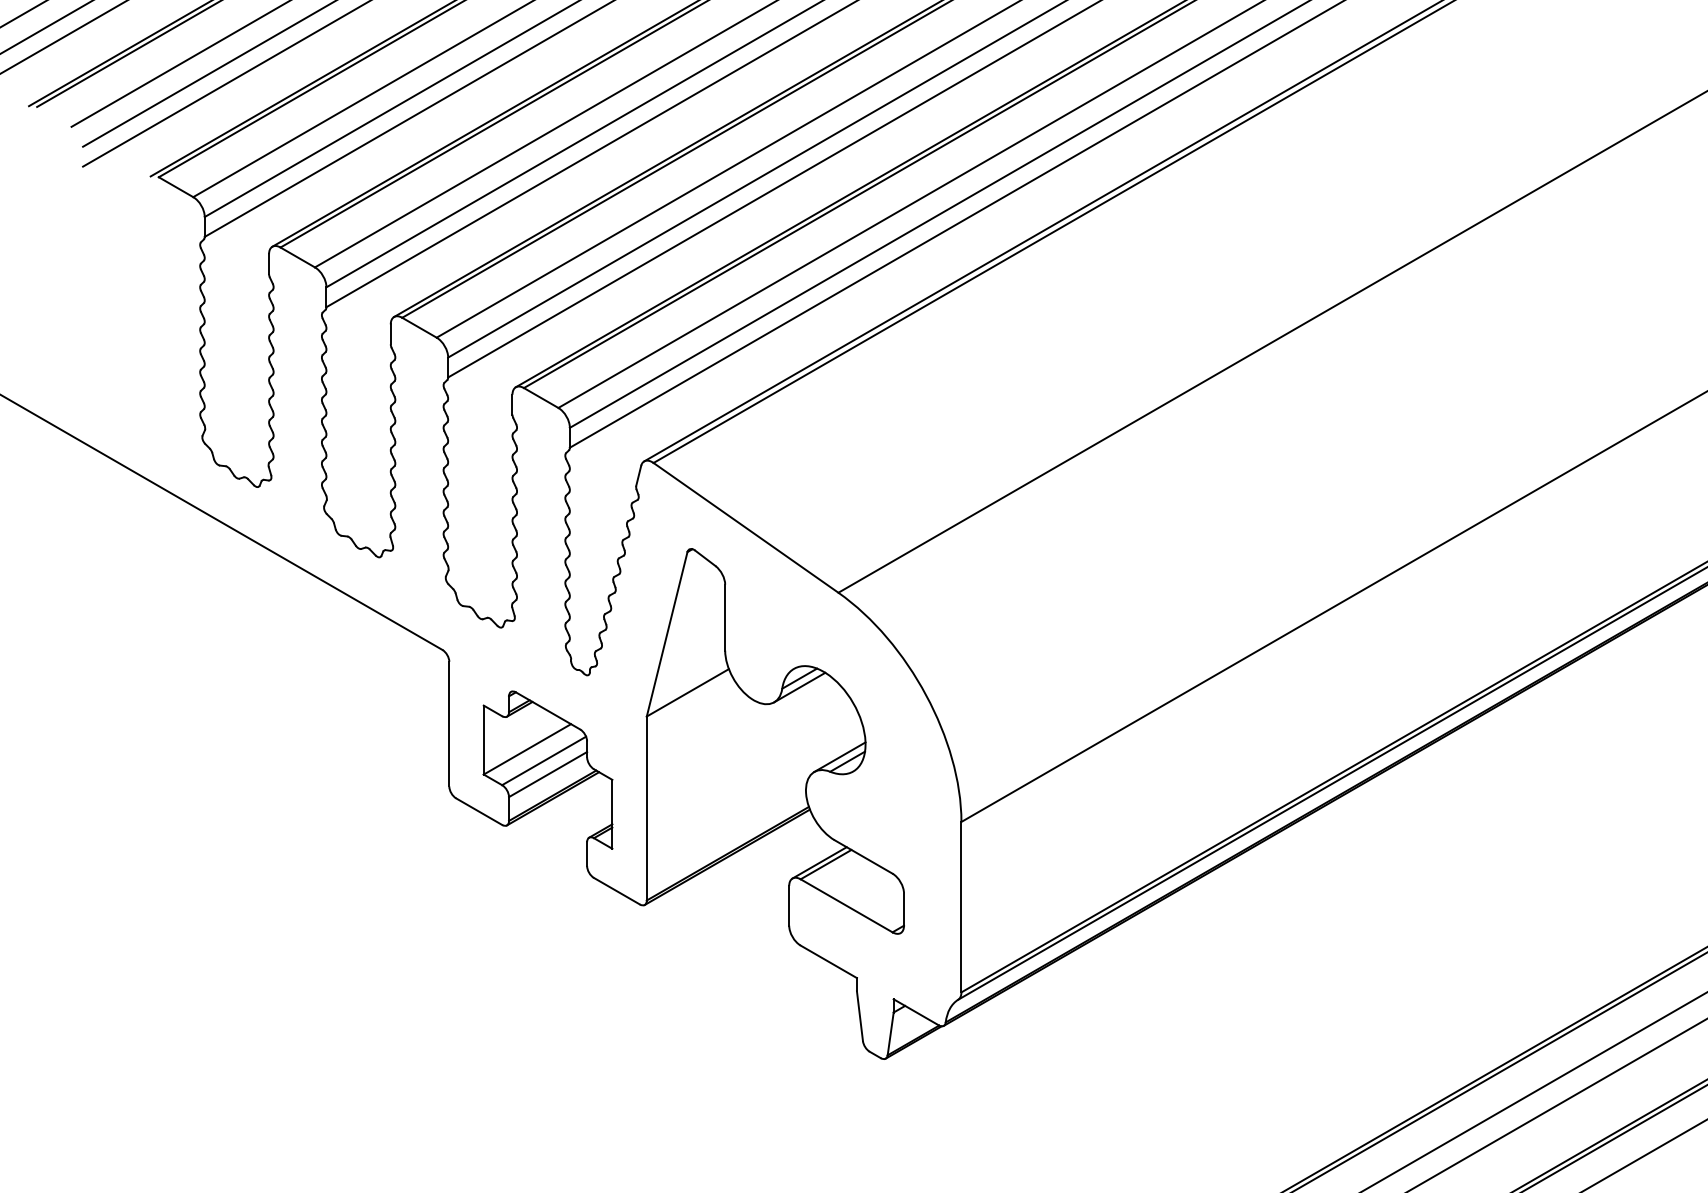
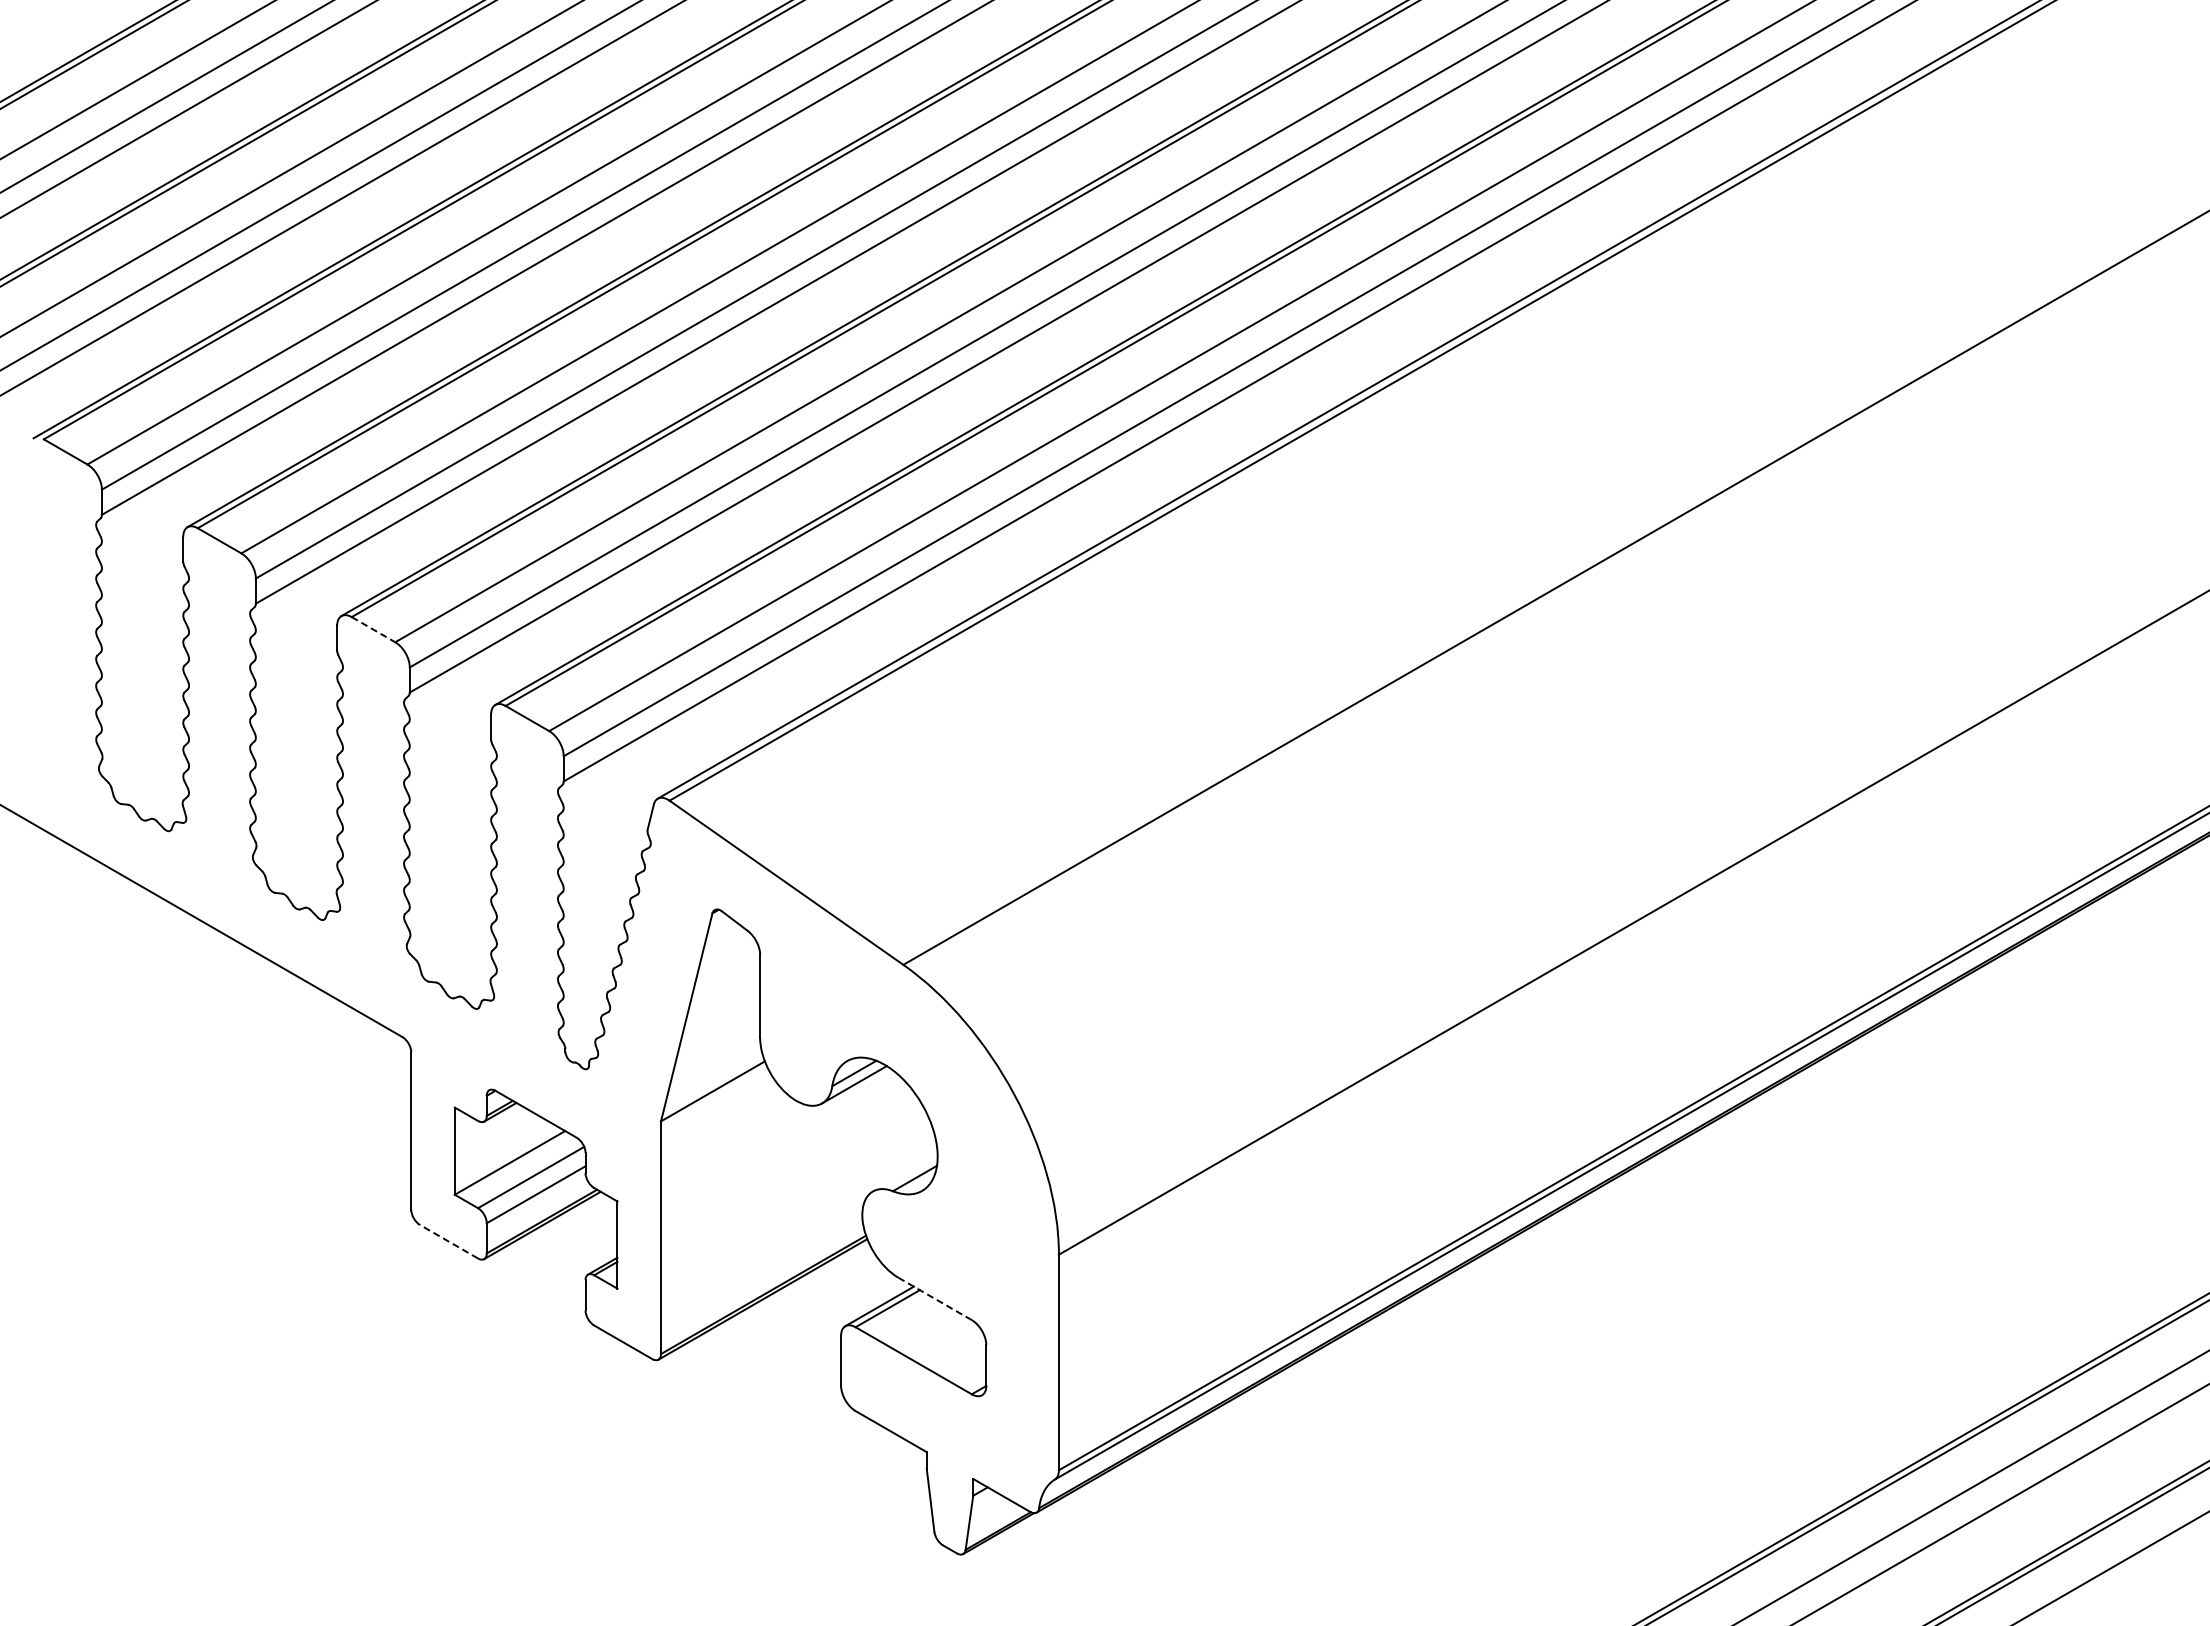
line: (419, 327) -> (373, 629), solid -> dashed
line: (839, 756) -> (904, 1172), removed
line: (479, 811) -> (449, 1241), solid -> dashed
line: (863, 856) -> (934, 1298), solid -> dashed

